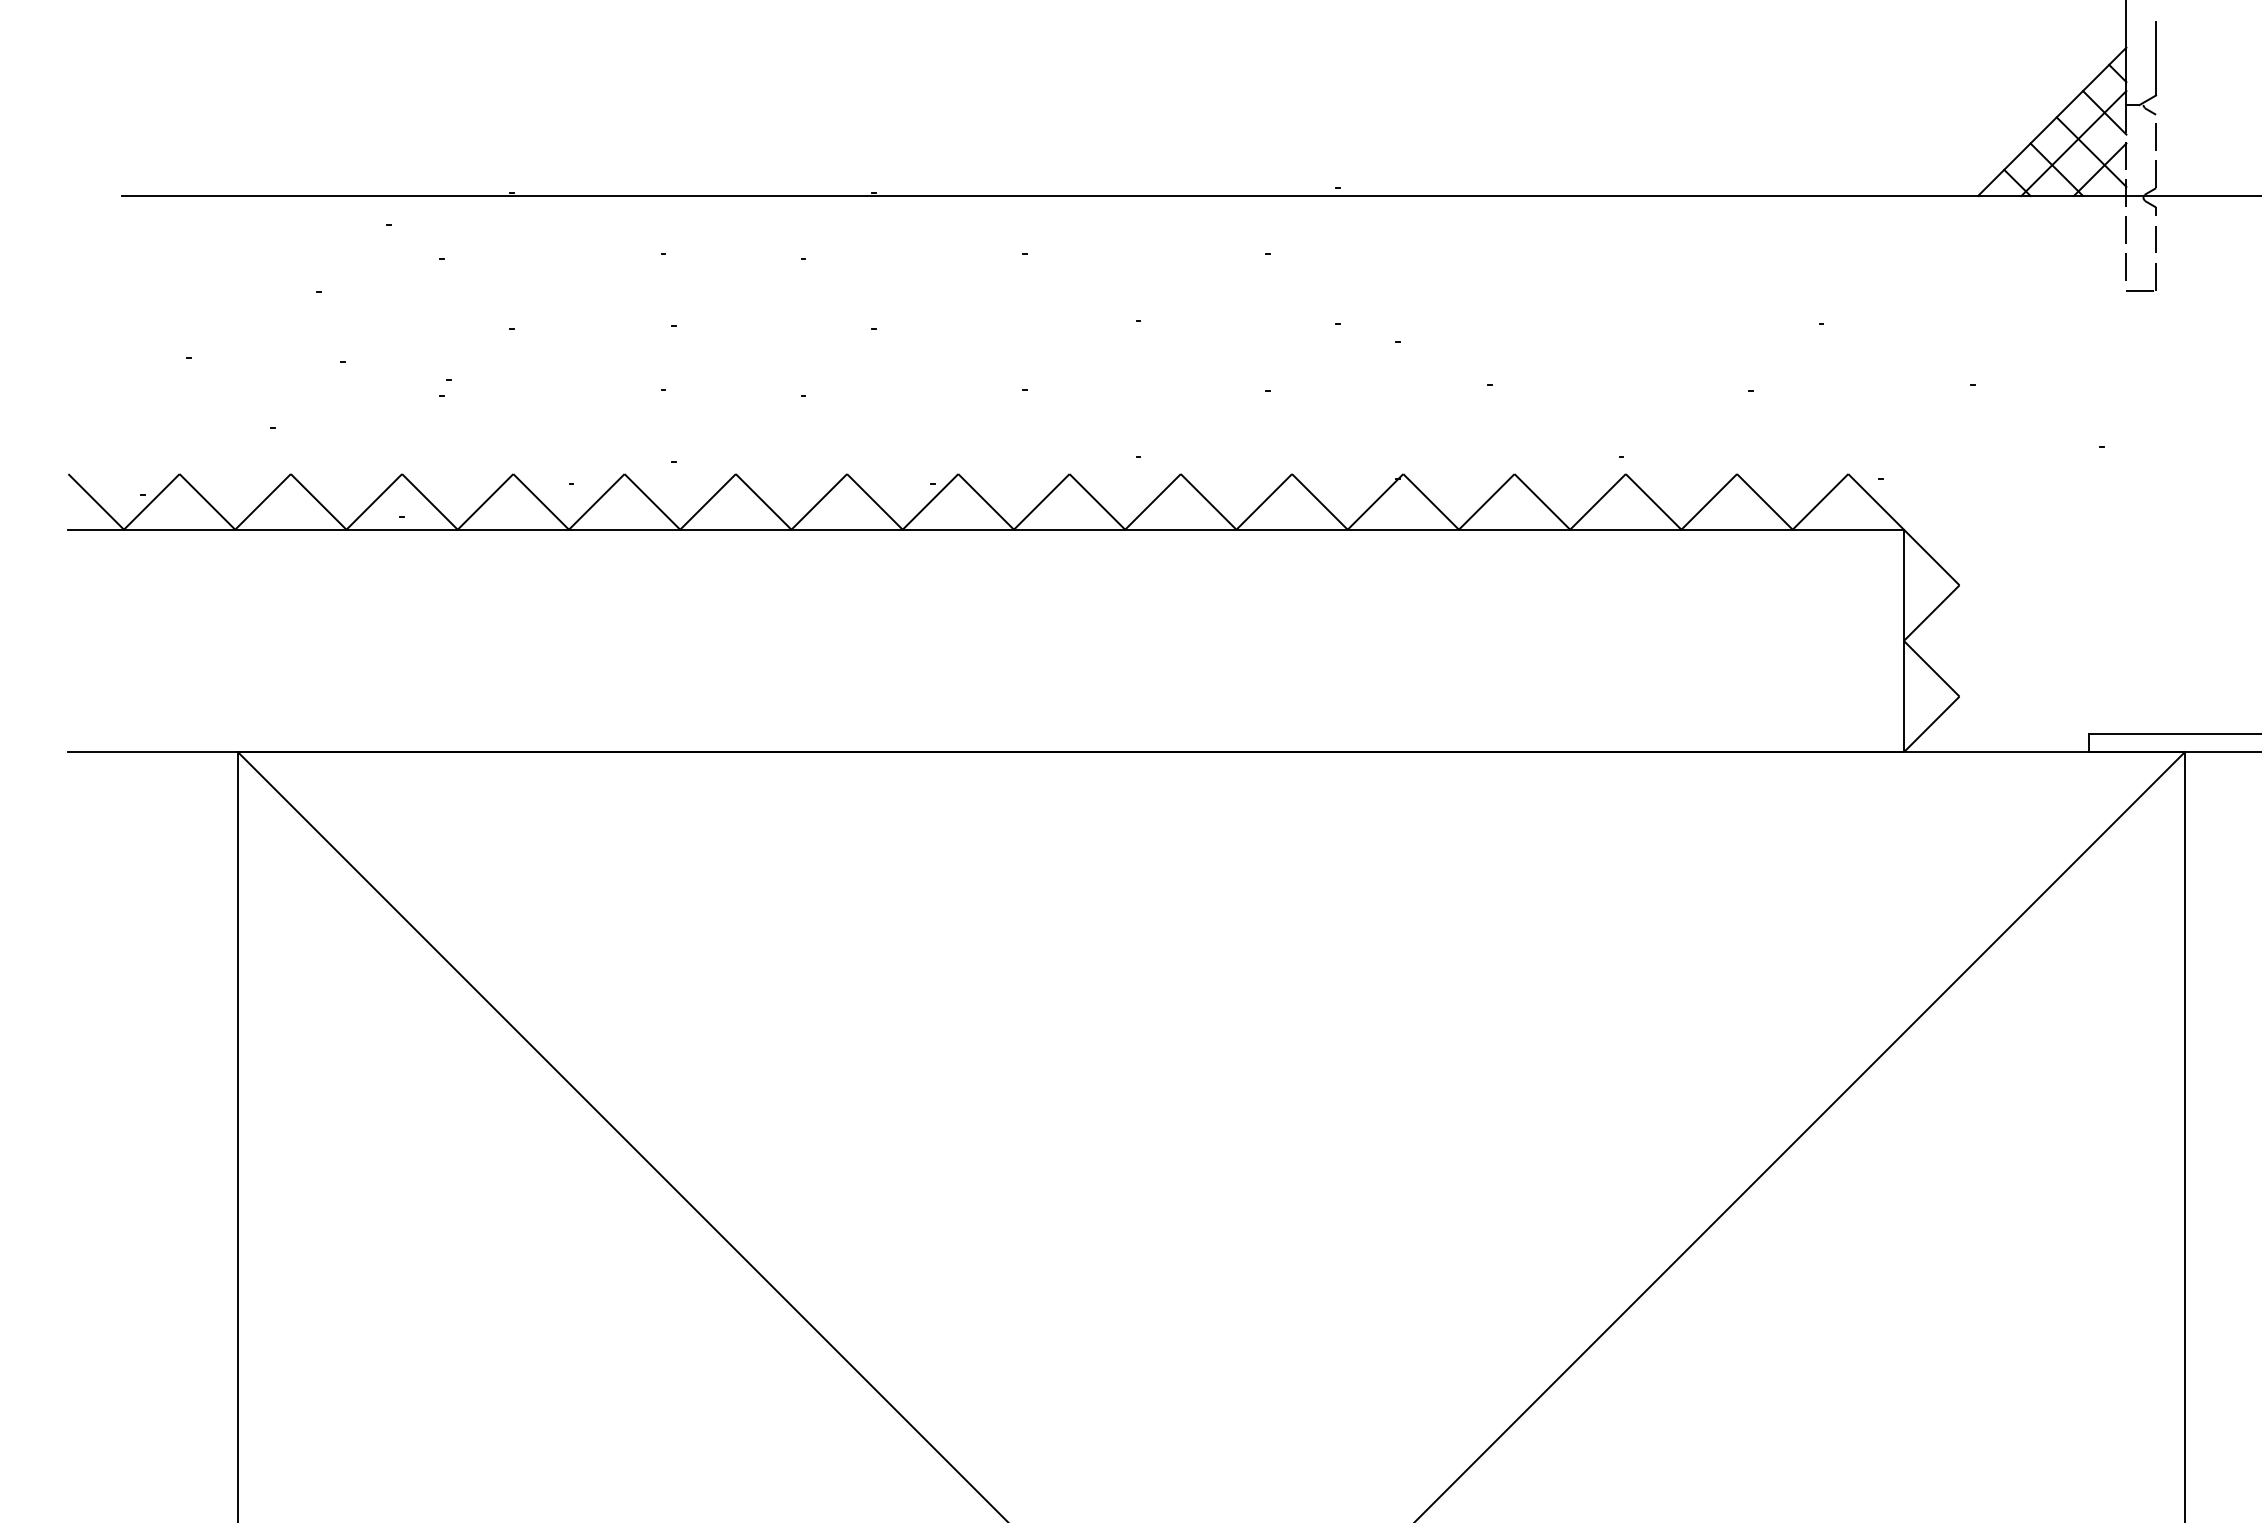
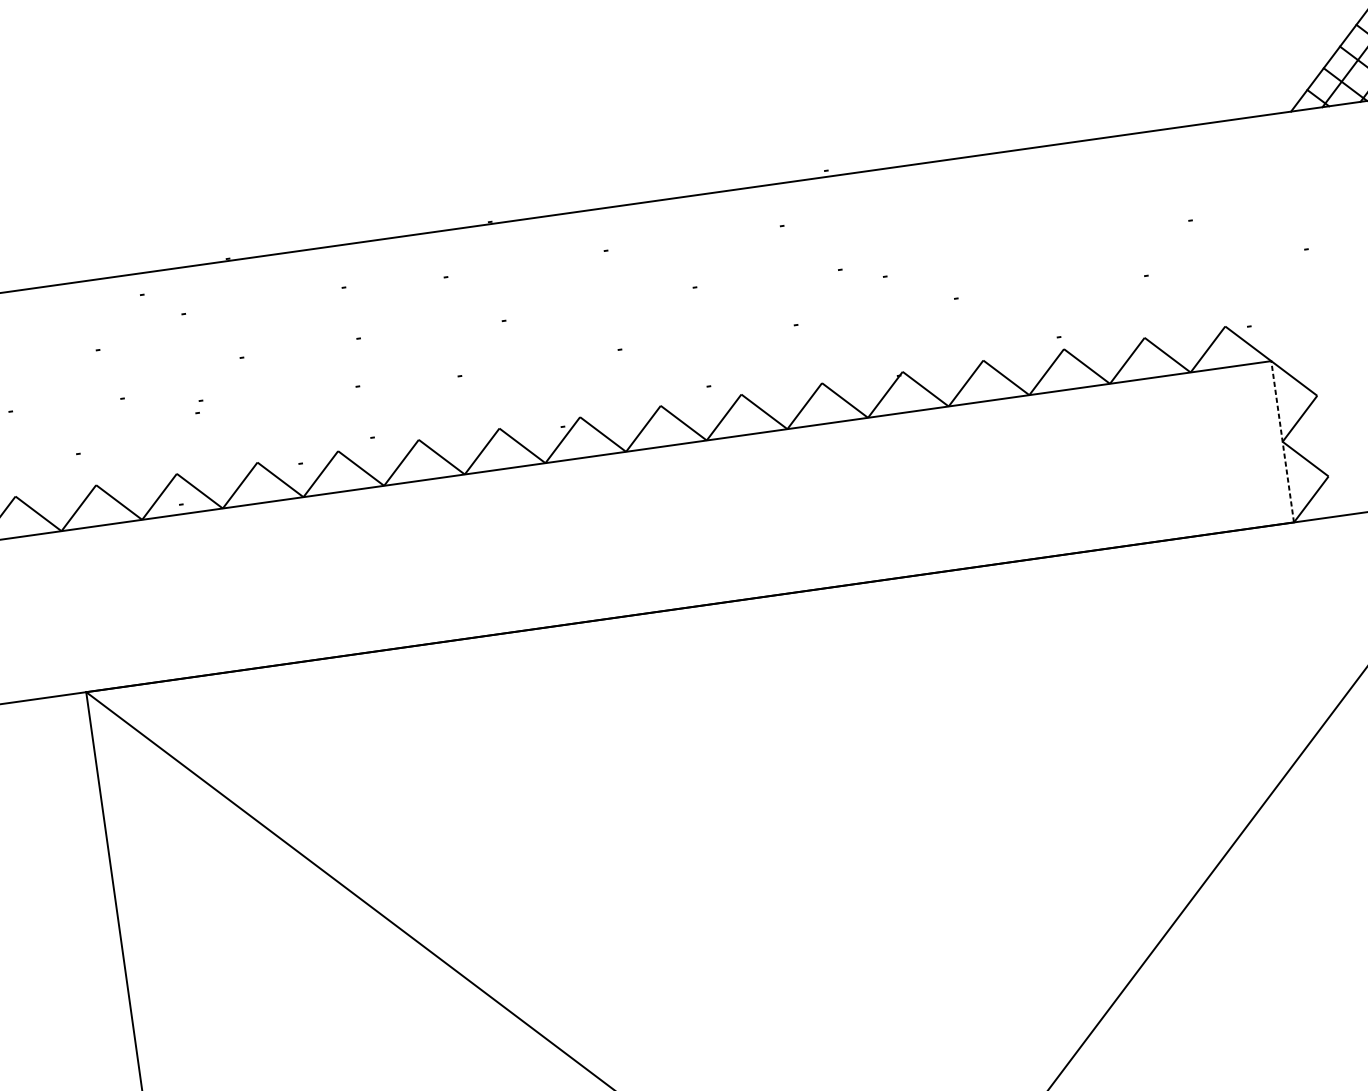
line: (1903, 640) -> (1282, 441), solid -> dashed

